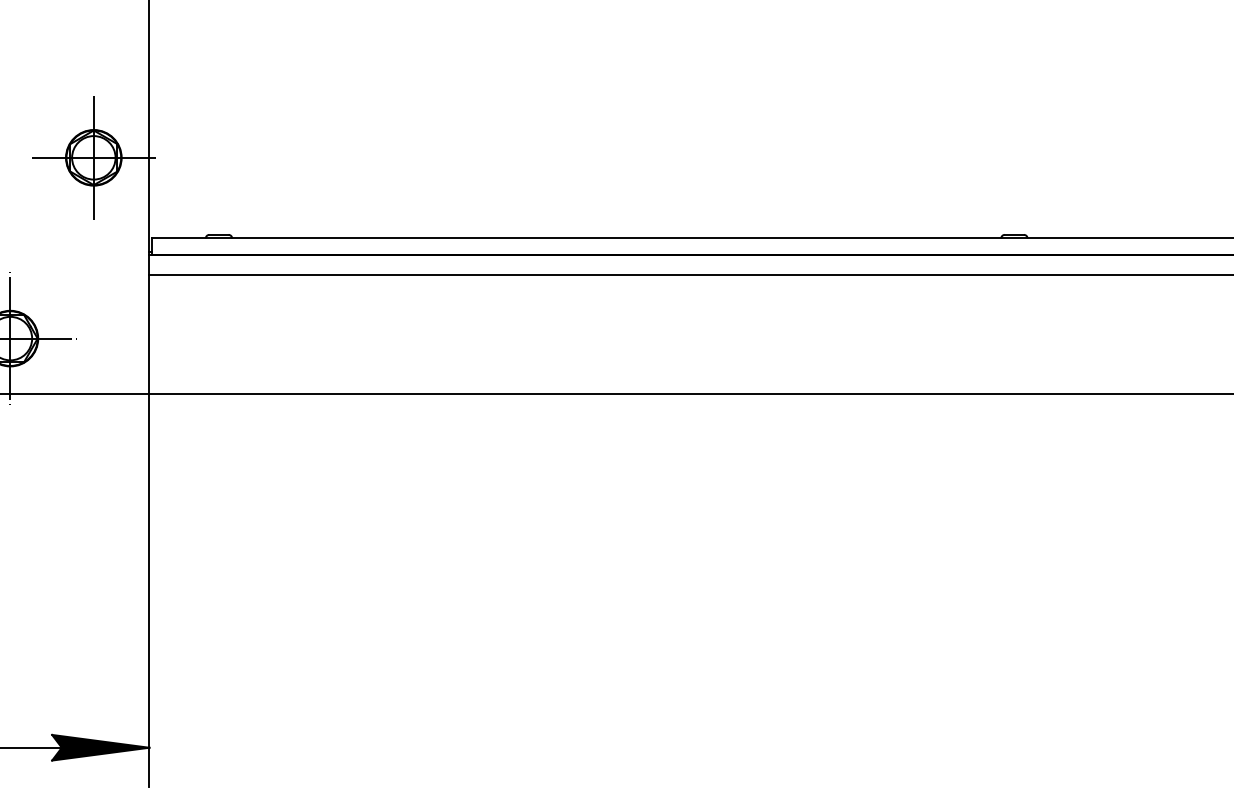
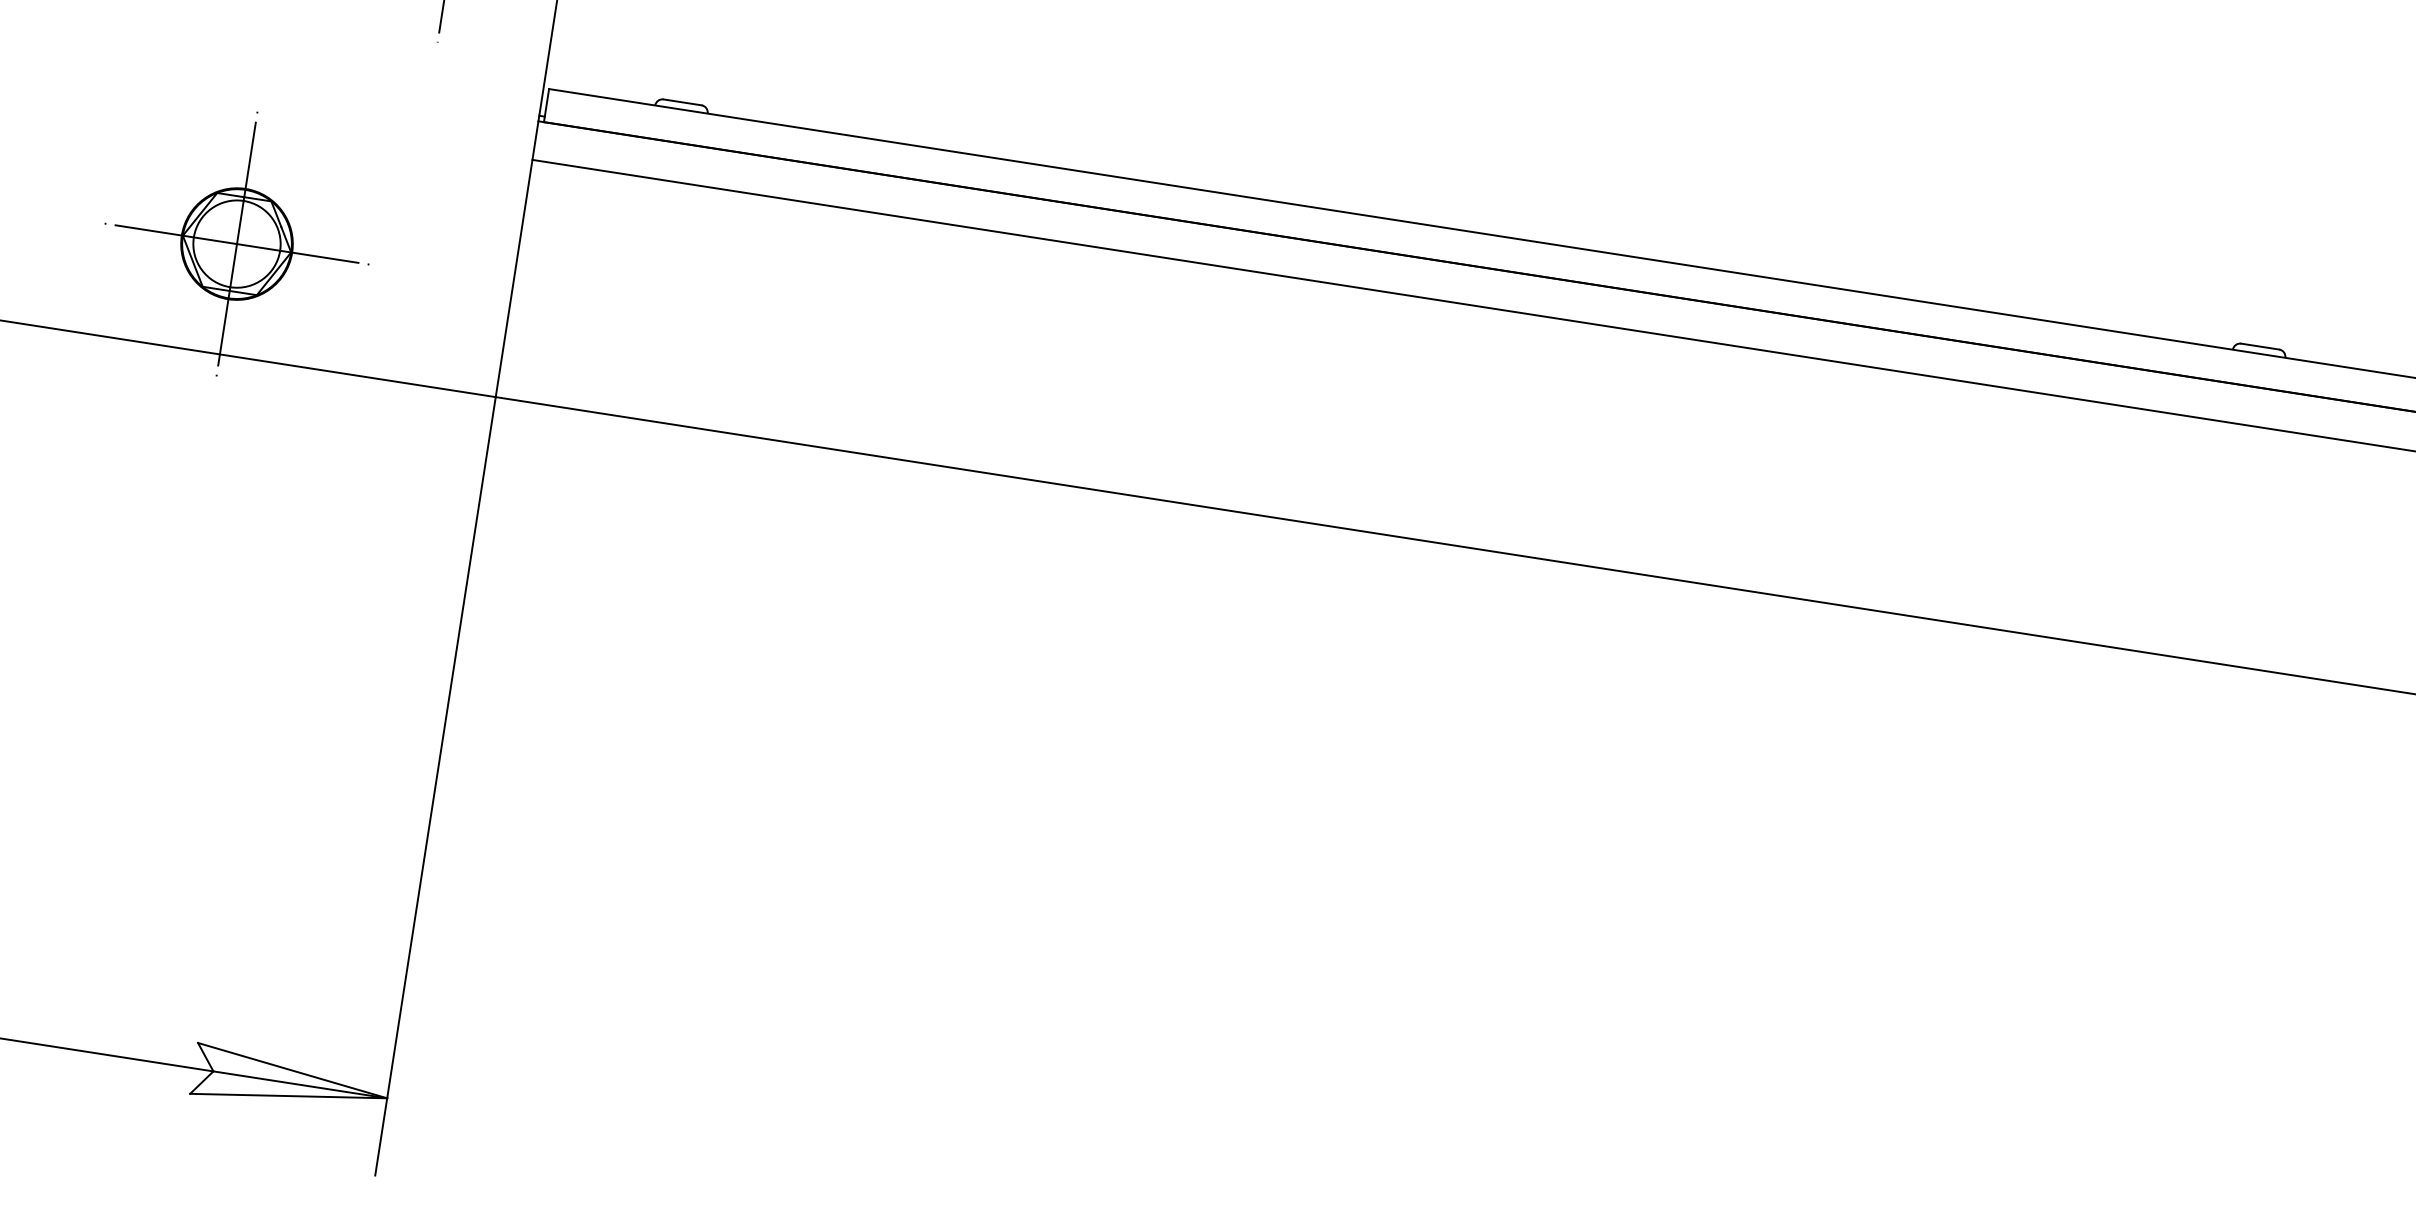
fill: (100, 747) -> (290, 1082), removed

